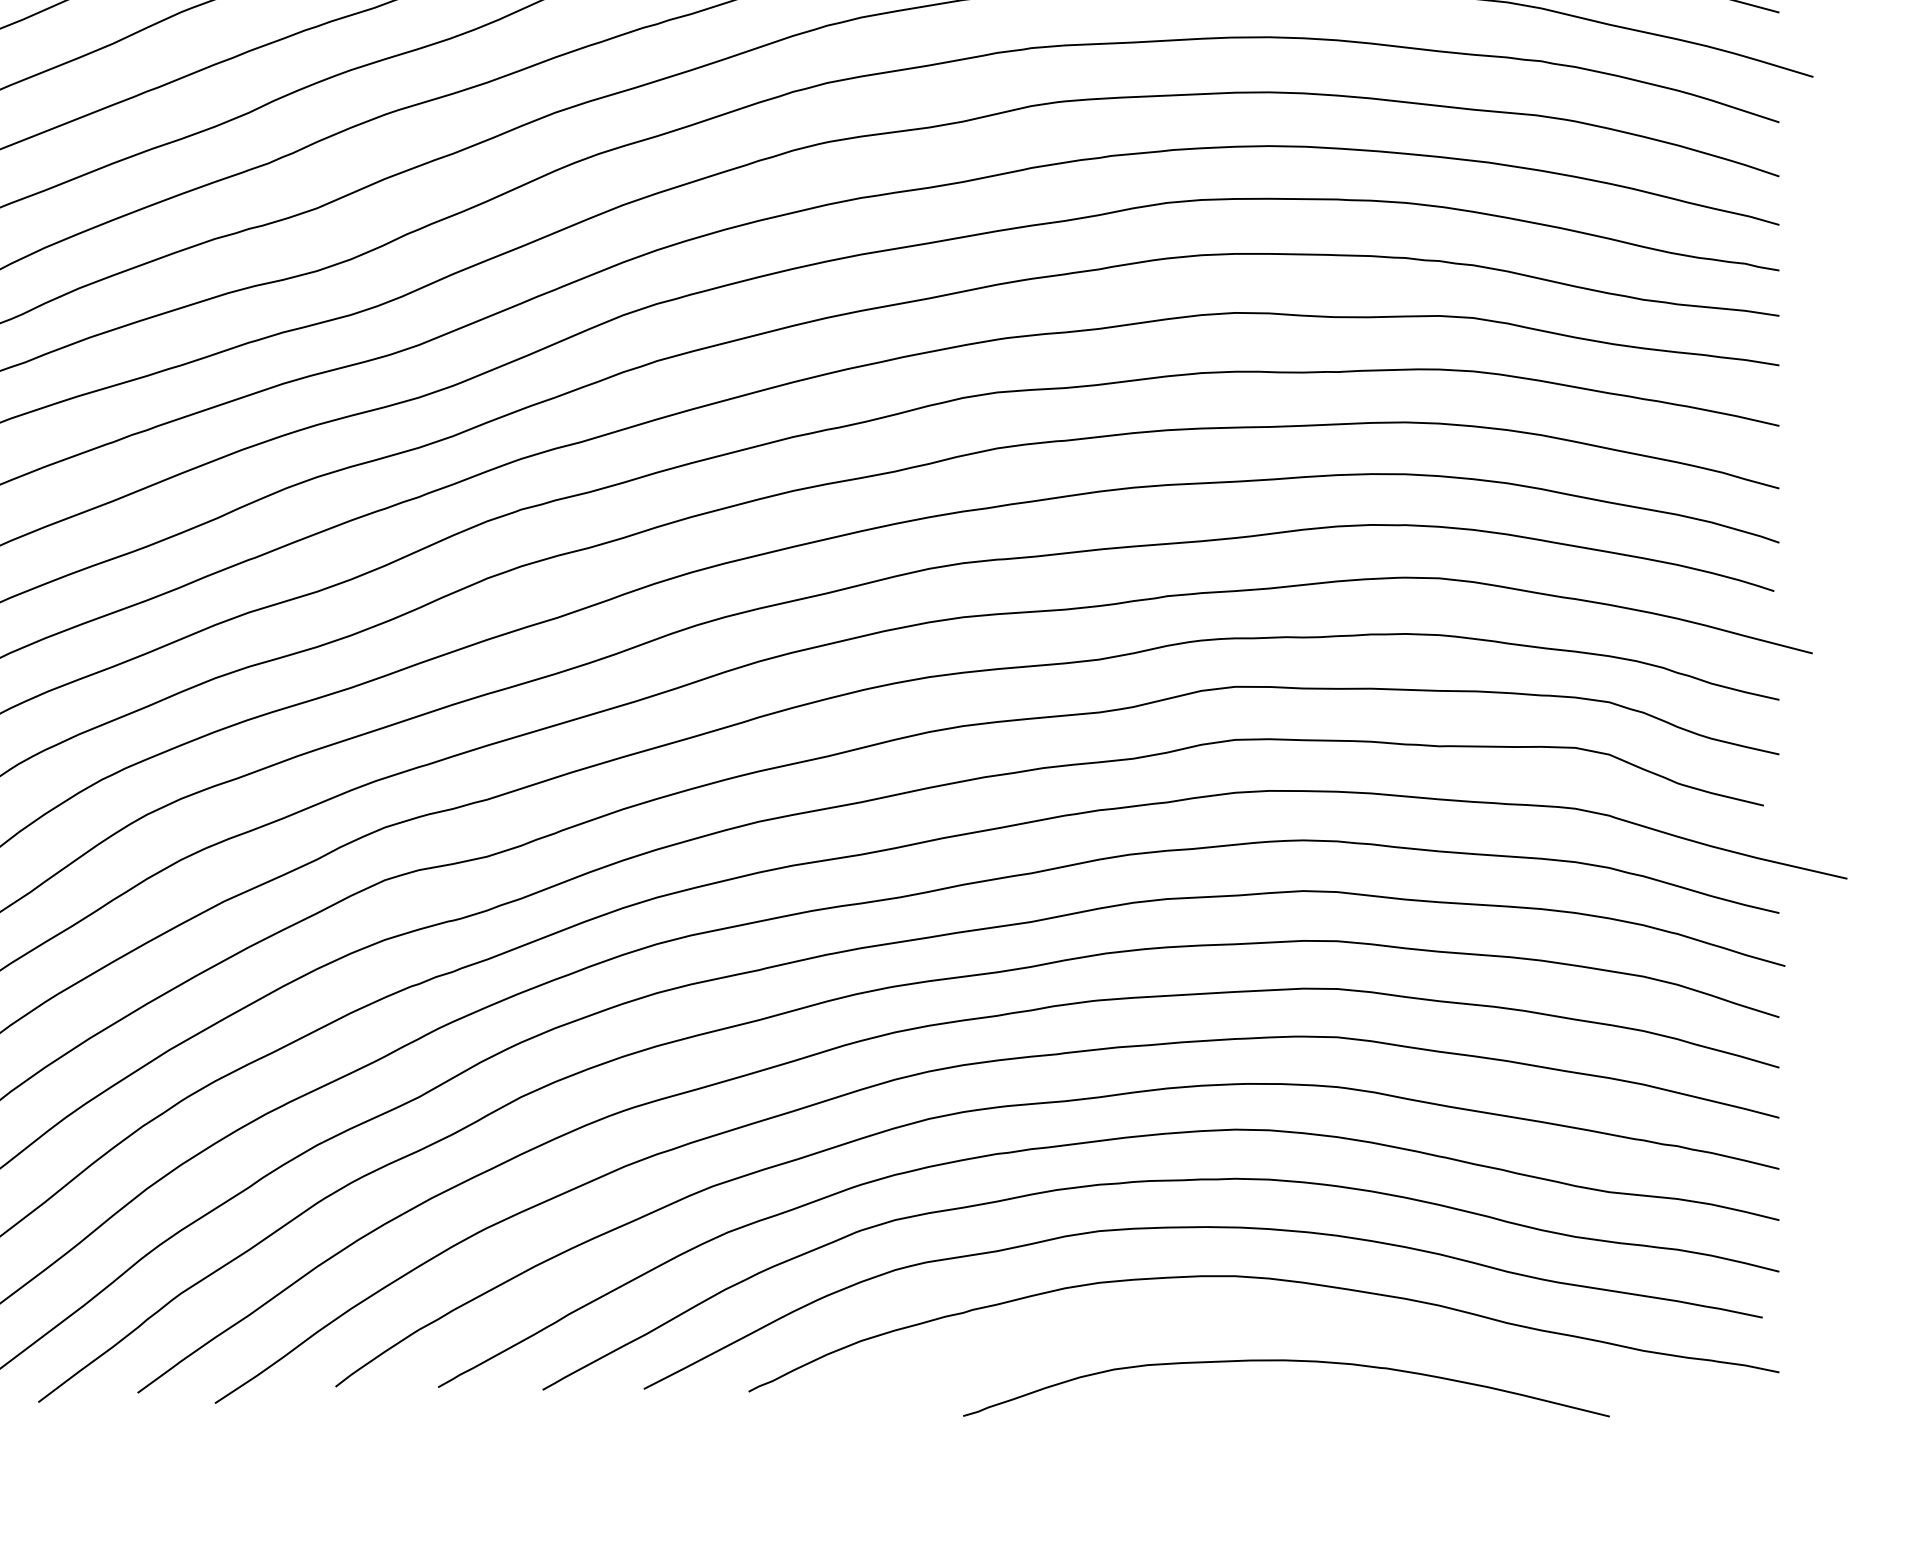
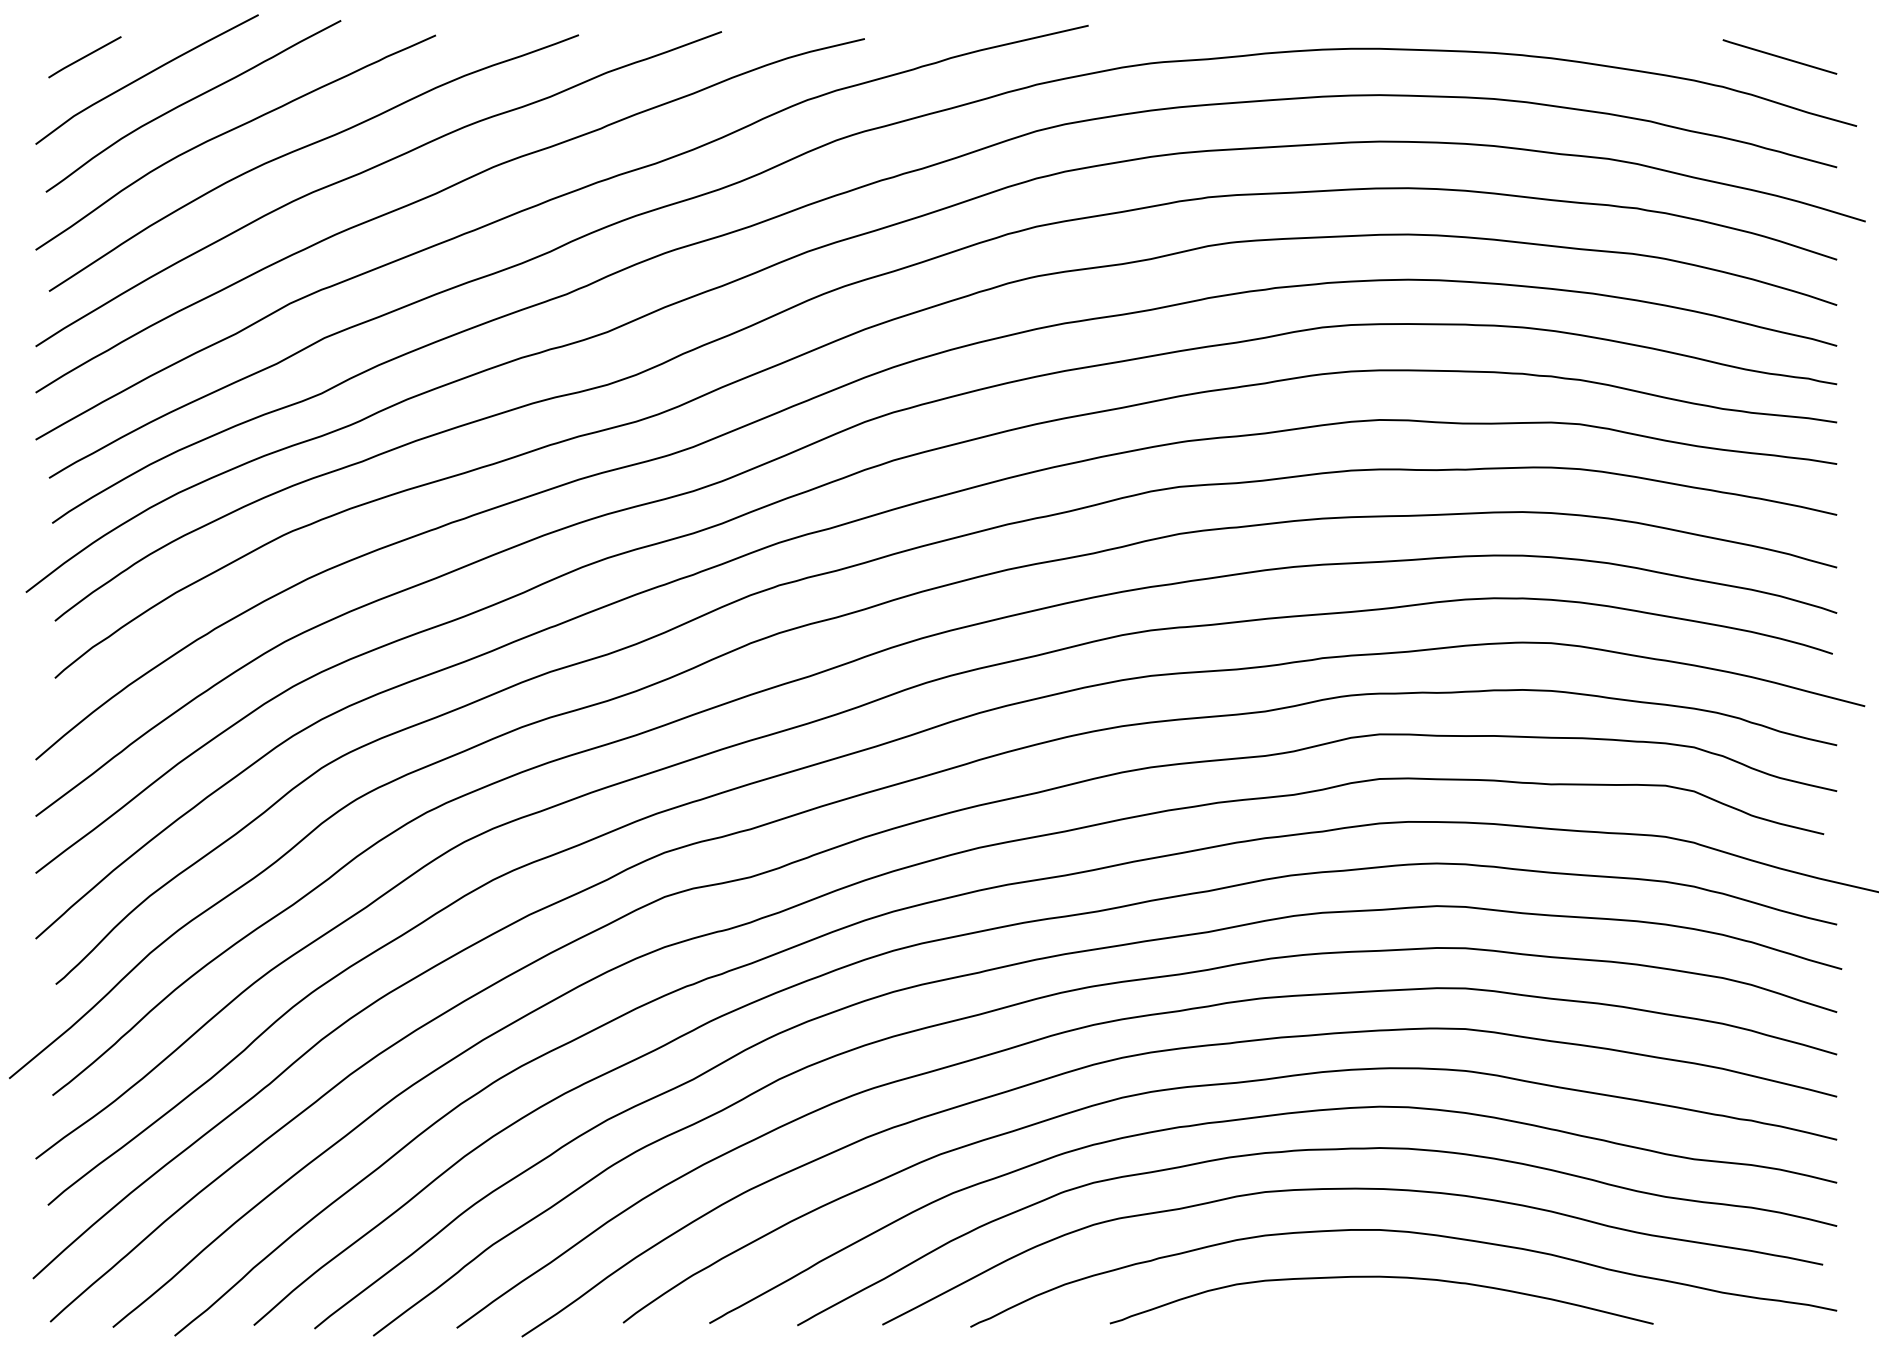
curve: (1286, 1361) -> (1381, 1277), moved

